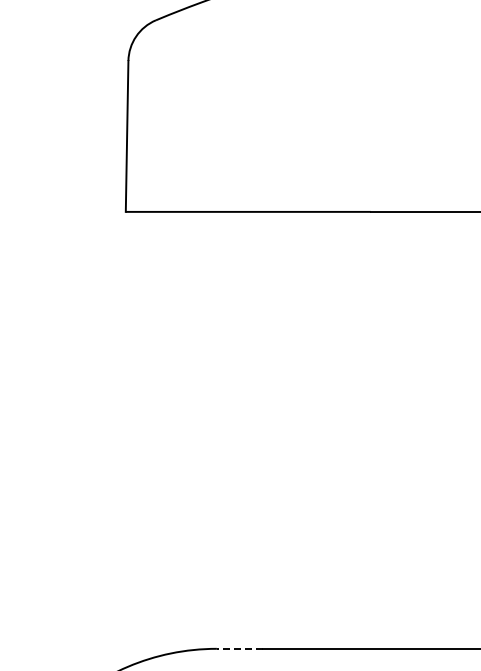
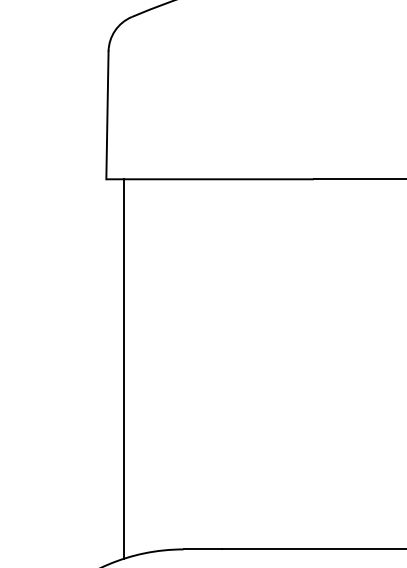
line: (146, 435) -> (123, 368), added
line: (239, 648) -> (202, 549), dashed -> solid

